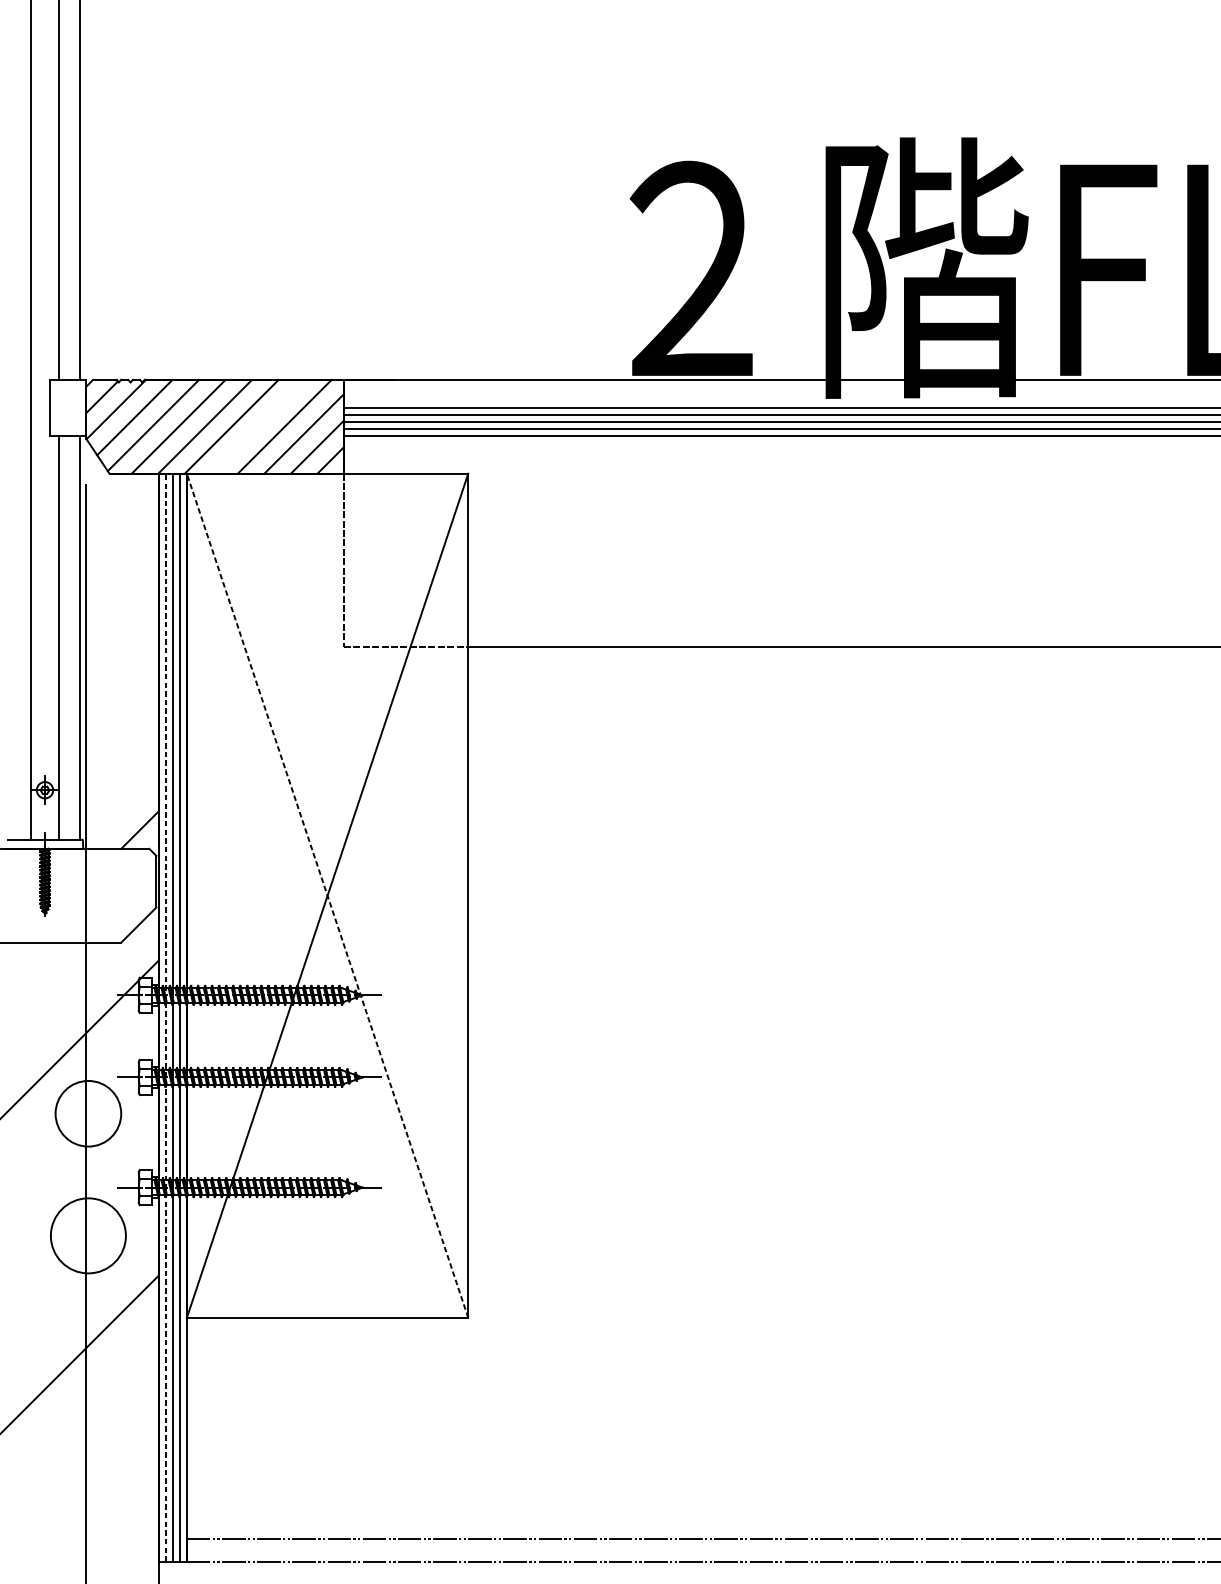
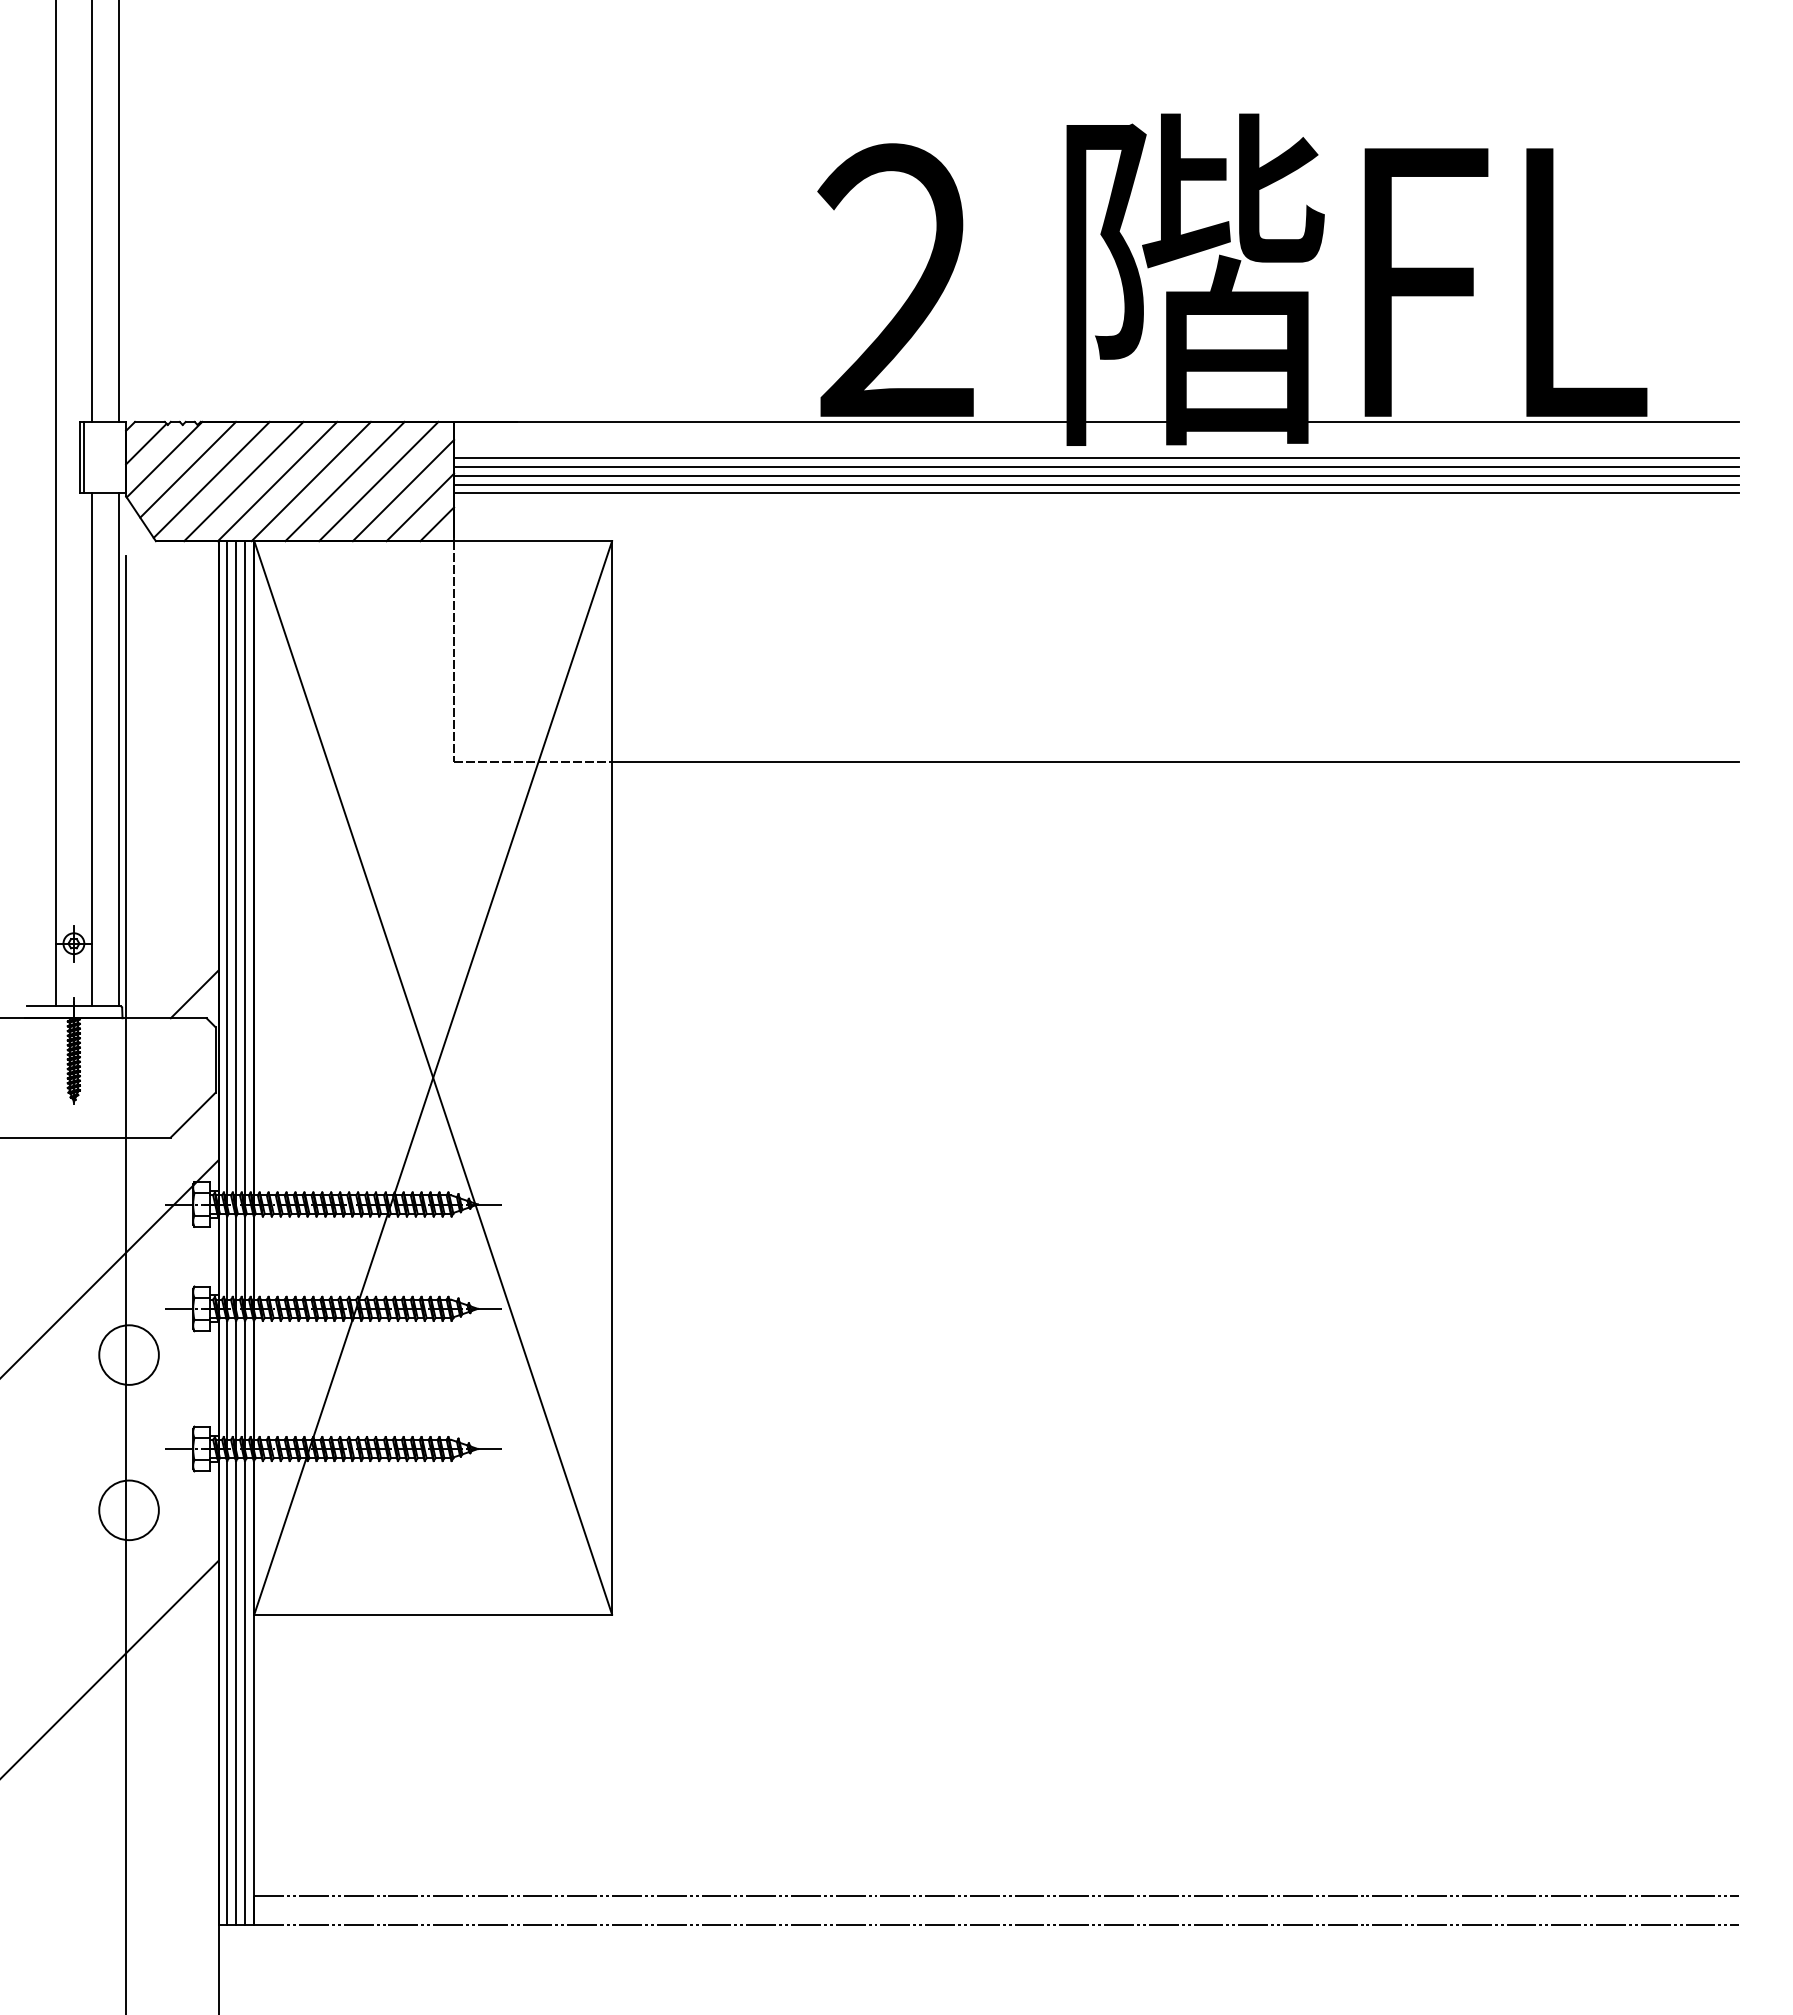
line: (53, 407) -> (84, 457), added
line: (257, 426) -> (344, 481), added
line: (327, 895) -> (433, 1077), dashed -> solid
line: (165, 1017) -> (227, 1232), dashed -> solid
circle: (87, 1113) -> (128, 1354), size x0.71
circle: (87, 1235) -> (128, 1510), size x0.62

